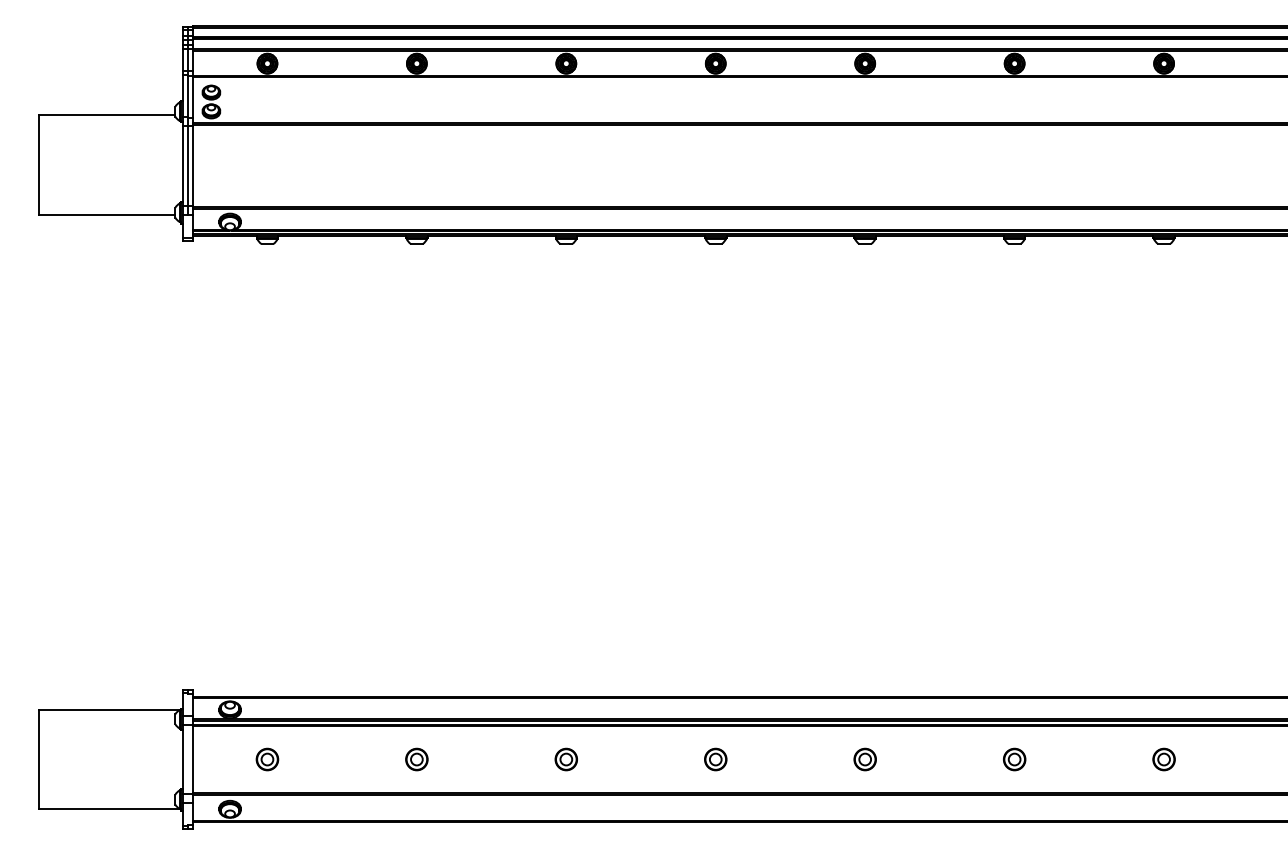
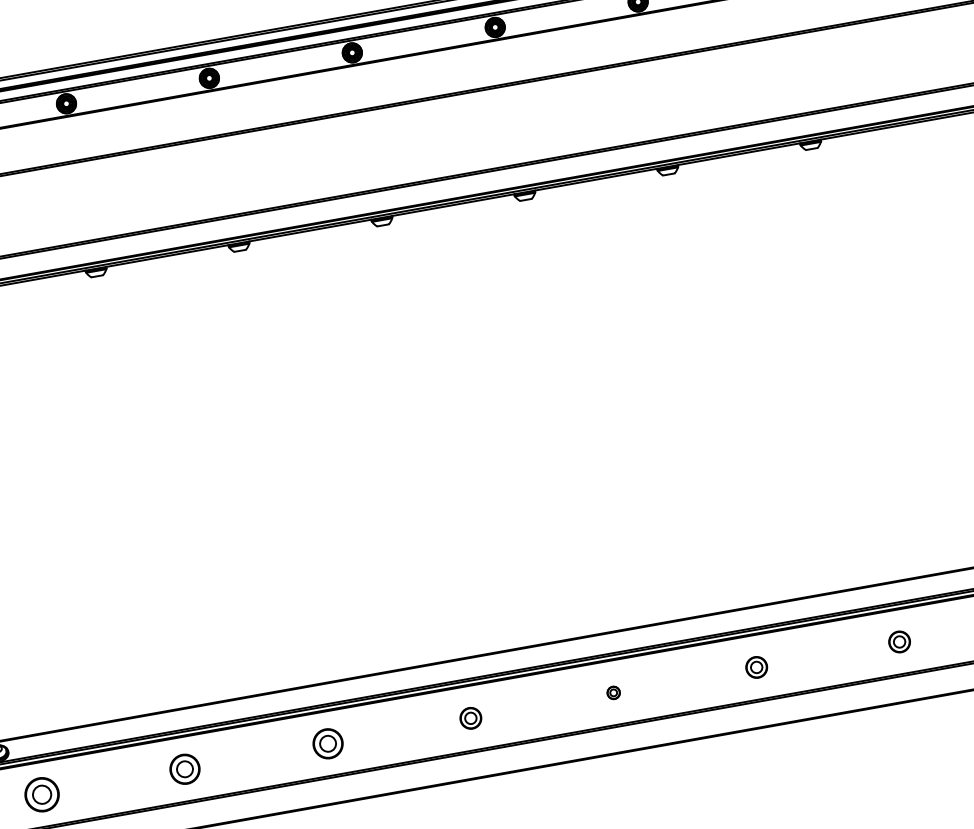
part: (267, 759) -> (42, 794), size x1.6
part: (416, 759) -> (184, 769), size x1.4
part: (565, 759) -> (327, 743), size x1.4
part: (864, 759) -> (613, 692), size x0.6

